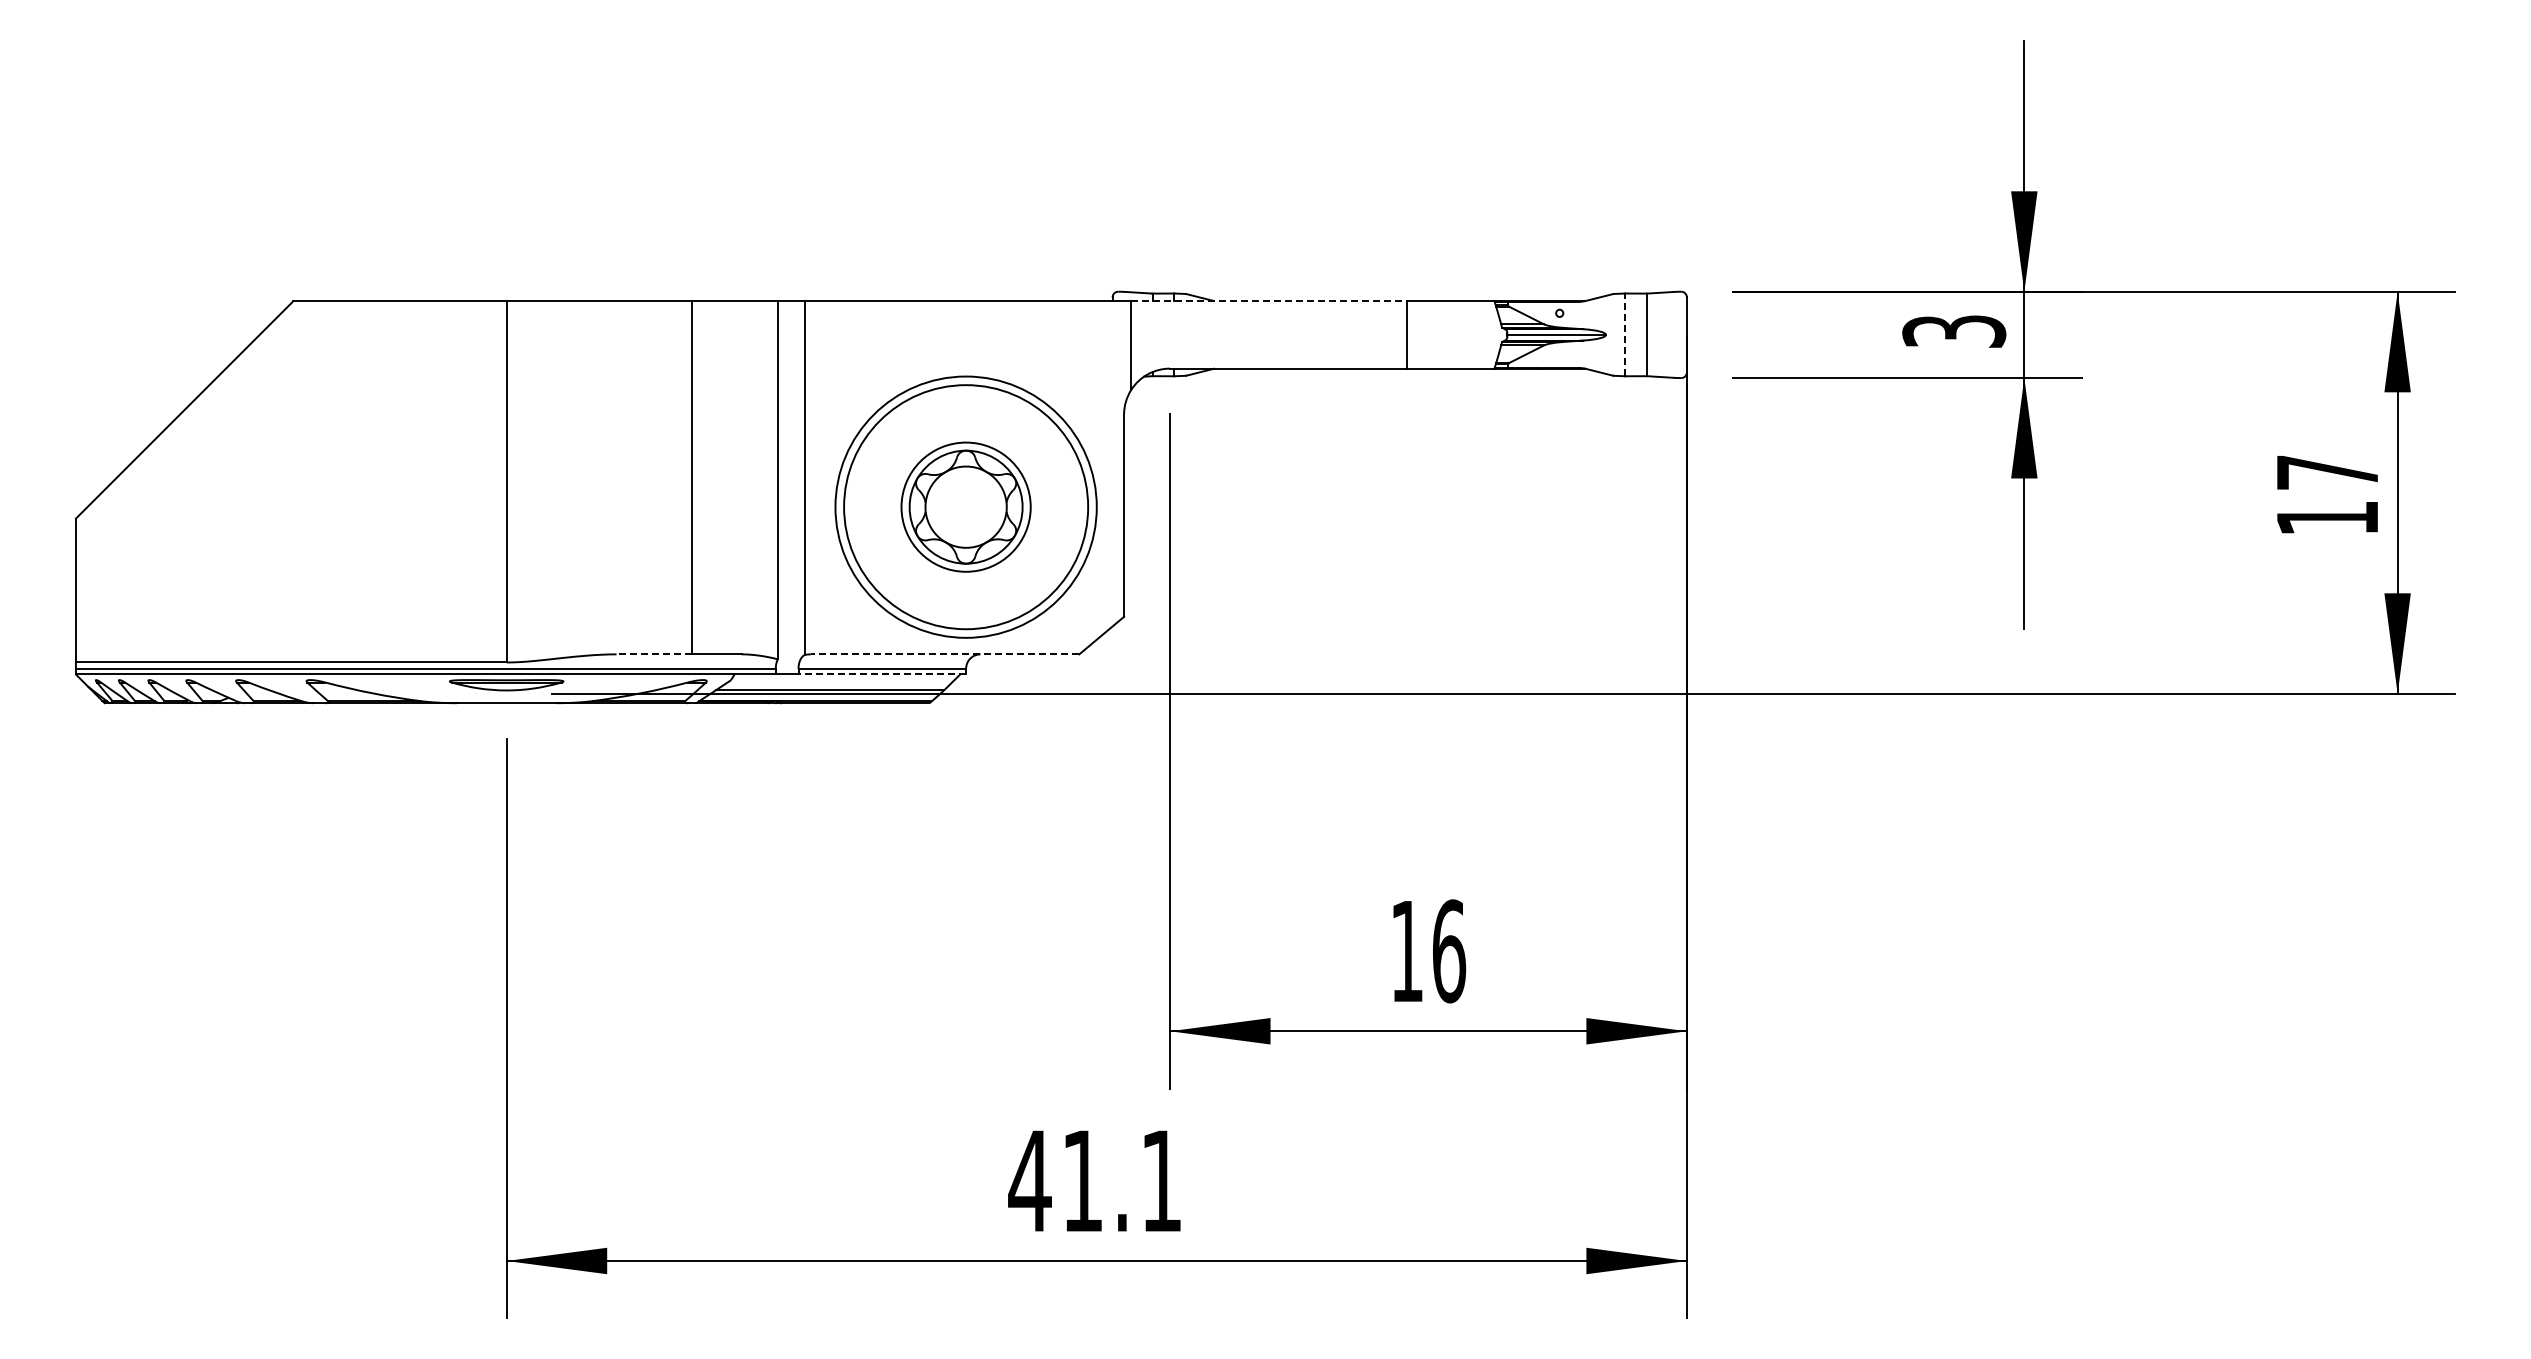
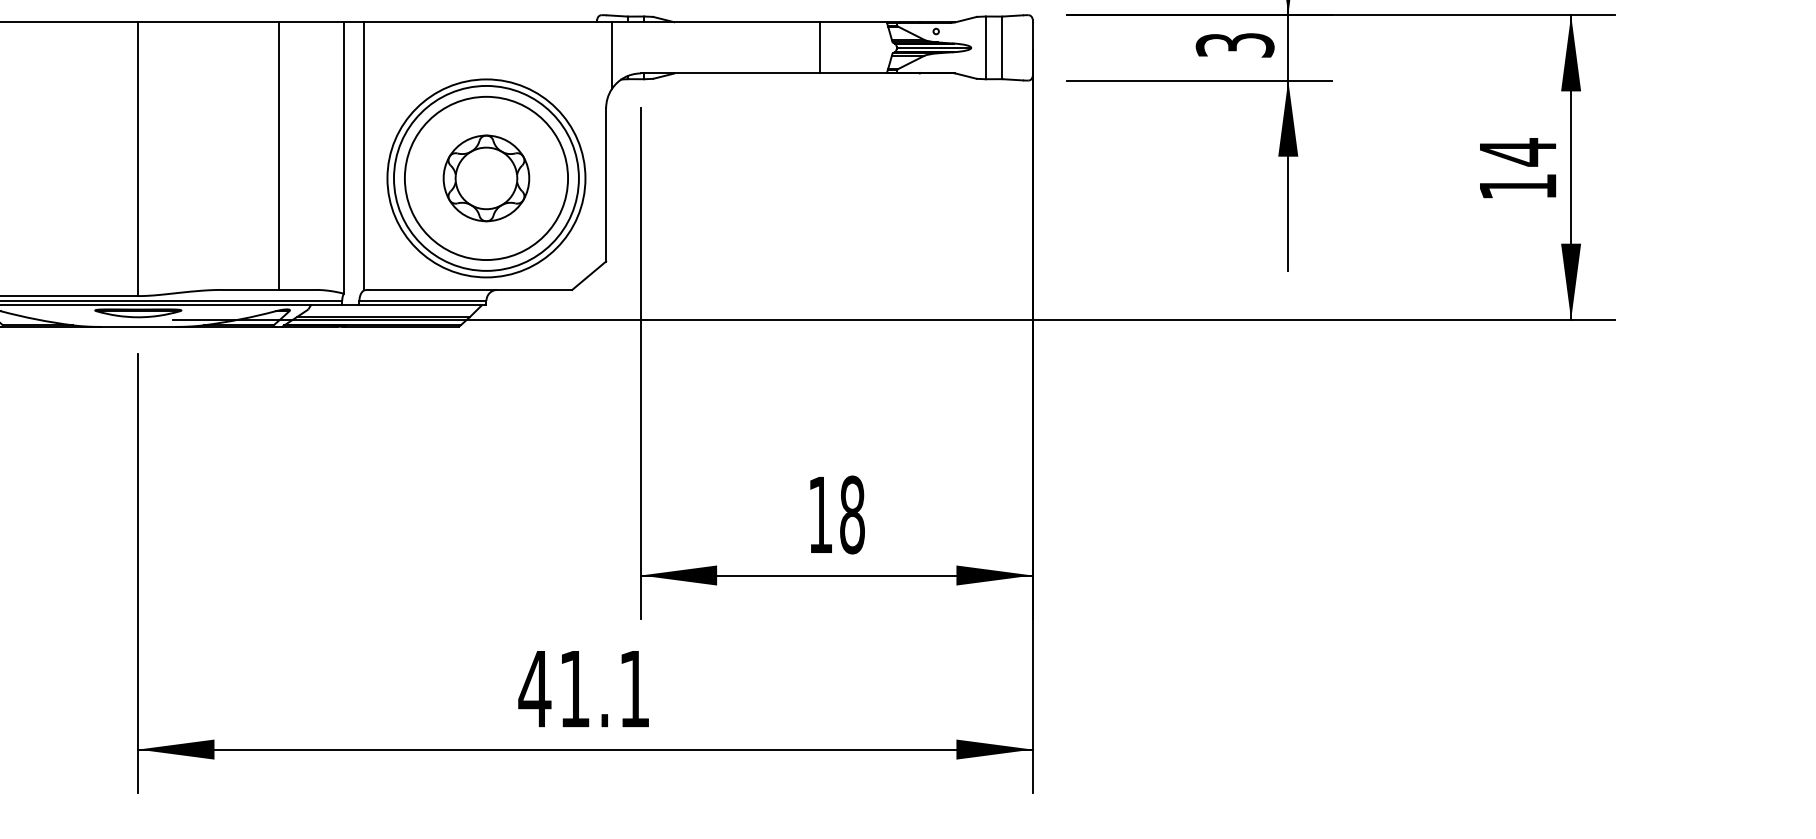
line: (1269, 301) -> (716, 22), dashed -> solid
line: (1625, 334) -> (986, 47), dashed -> solid
text: (2327, 472) -> (1517, 152), 17 -> 14
circle: (965, 506) -> (485, 177), size x1.67
line: (654, 654) -> (250, 290), dashed -> solid
line: (944, 654) -> (470, 290), dashed -> solid
line: (882, 674) -> (423, 305), dashed -> solid
text: (1449, 951) -> (852, 515), 16 -> 18

